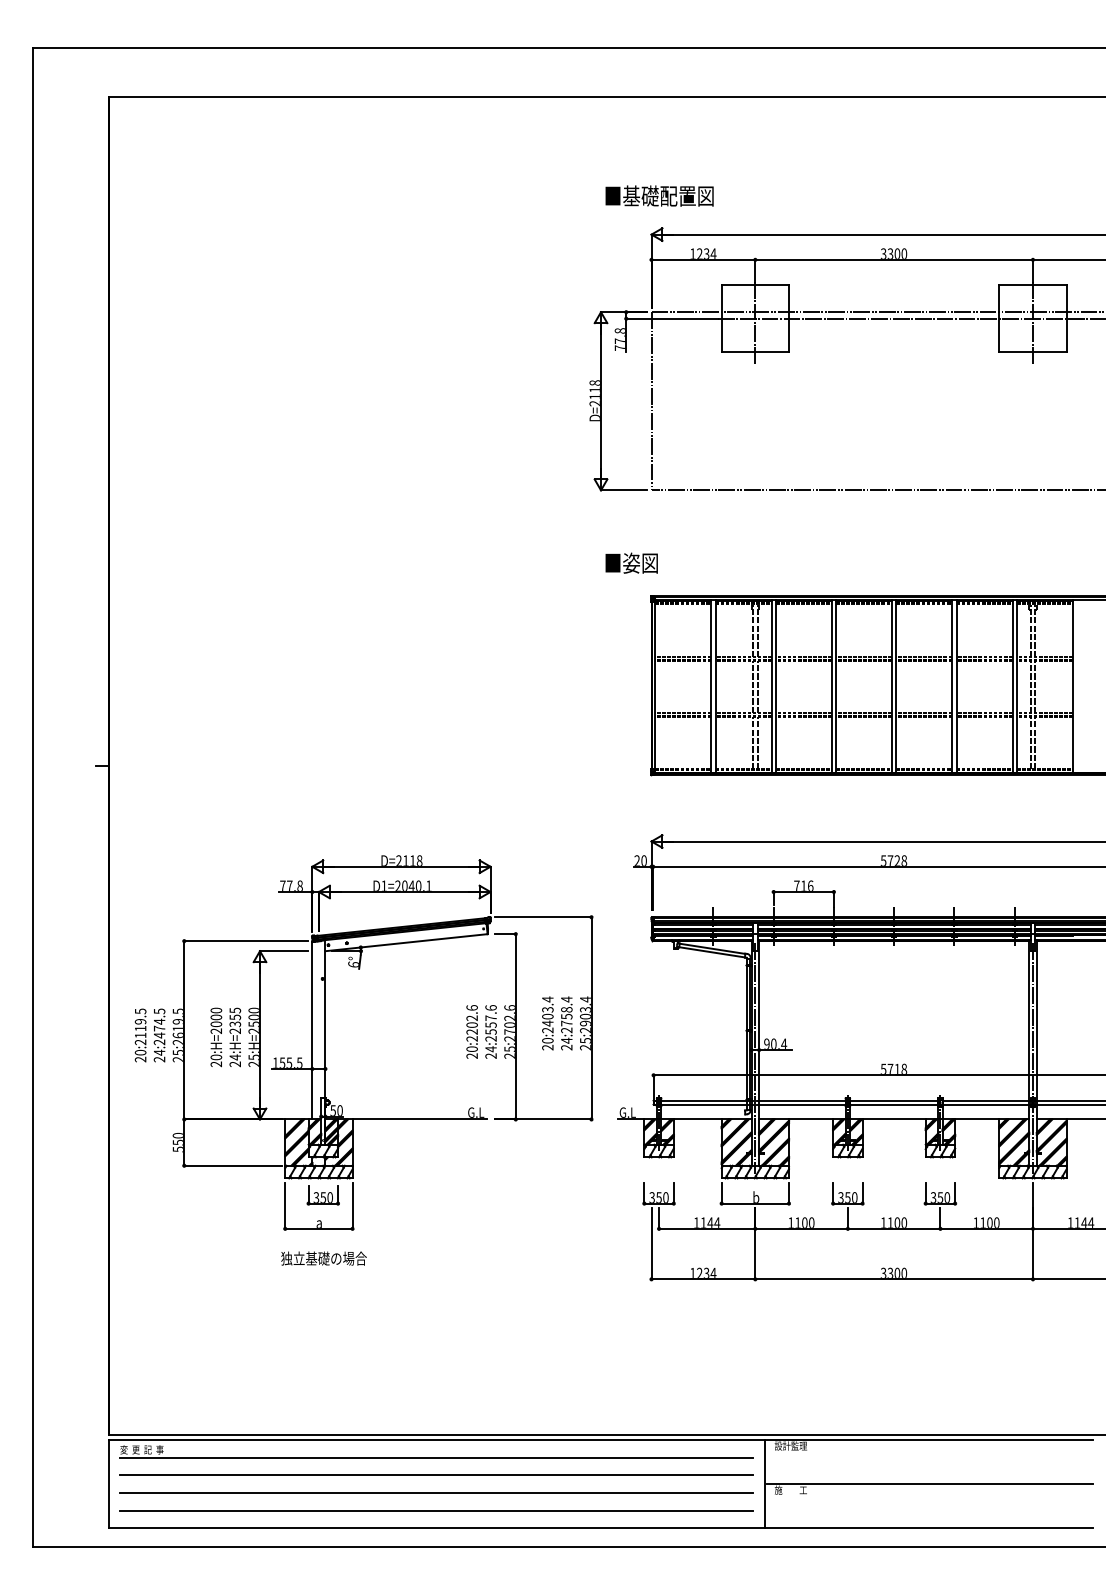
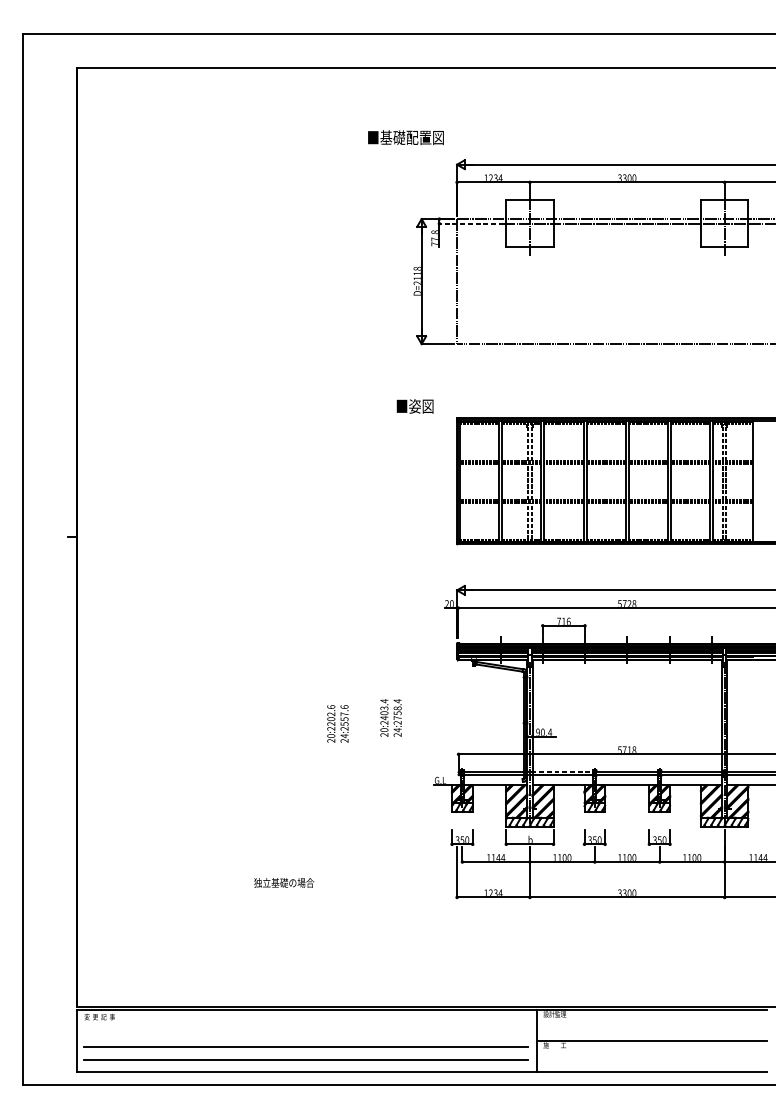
text: (659, 195) -> (405, 137), moved
line: (672, 318) -> (471, 223), solid -> dashed
text: (631, 562) -> (415, 405), moved
part: (325, 1042) -> (228, 731), removed
line: (802, 1100) -> (562, 772), solid -> dashed
text: (323, 1258) -> (283, 882), moved
line: (435, 1457) -> (305, 1022), removed
line: (435, 1475) -> (305, 1035), removed

